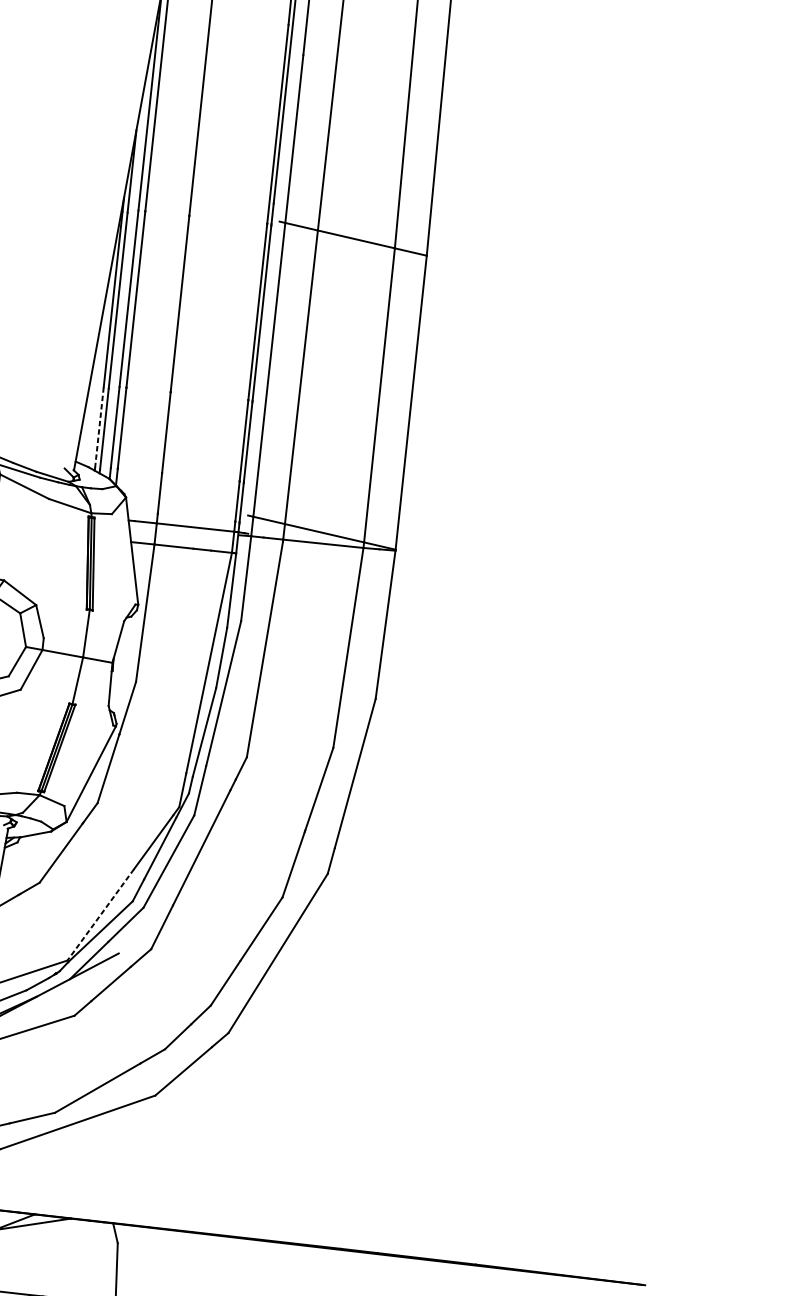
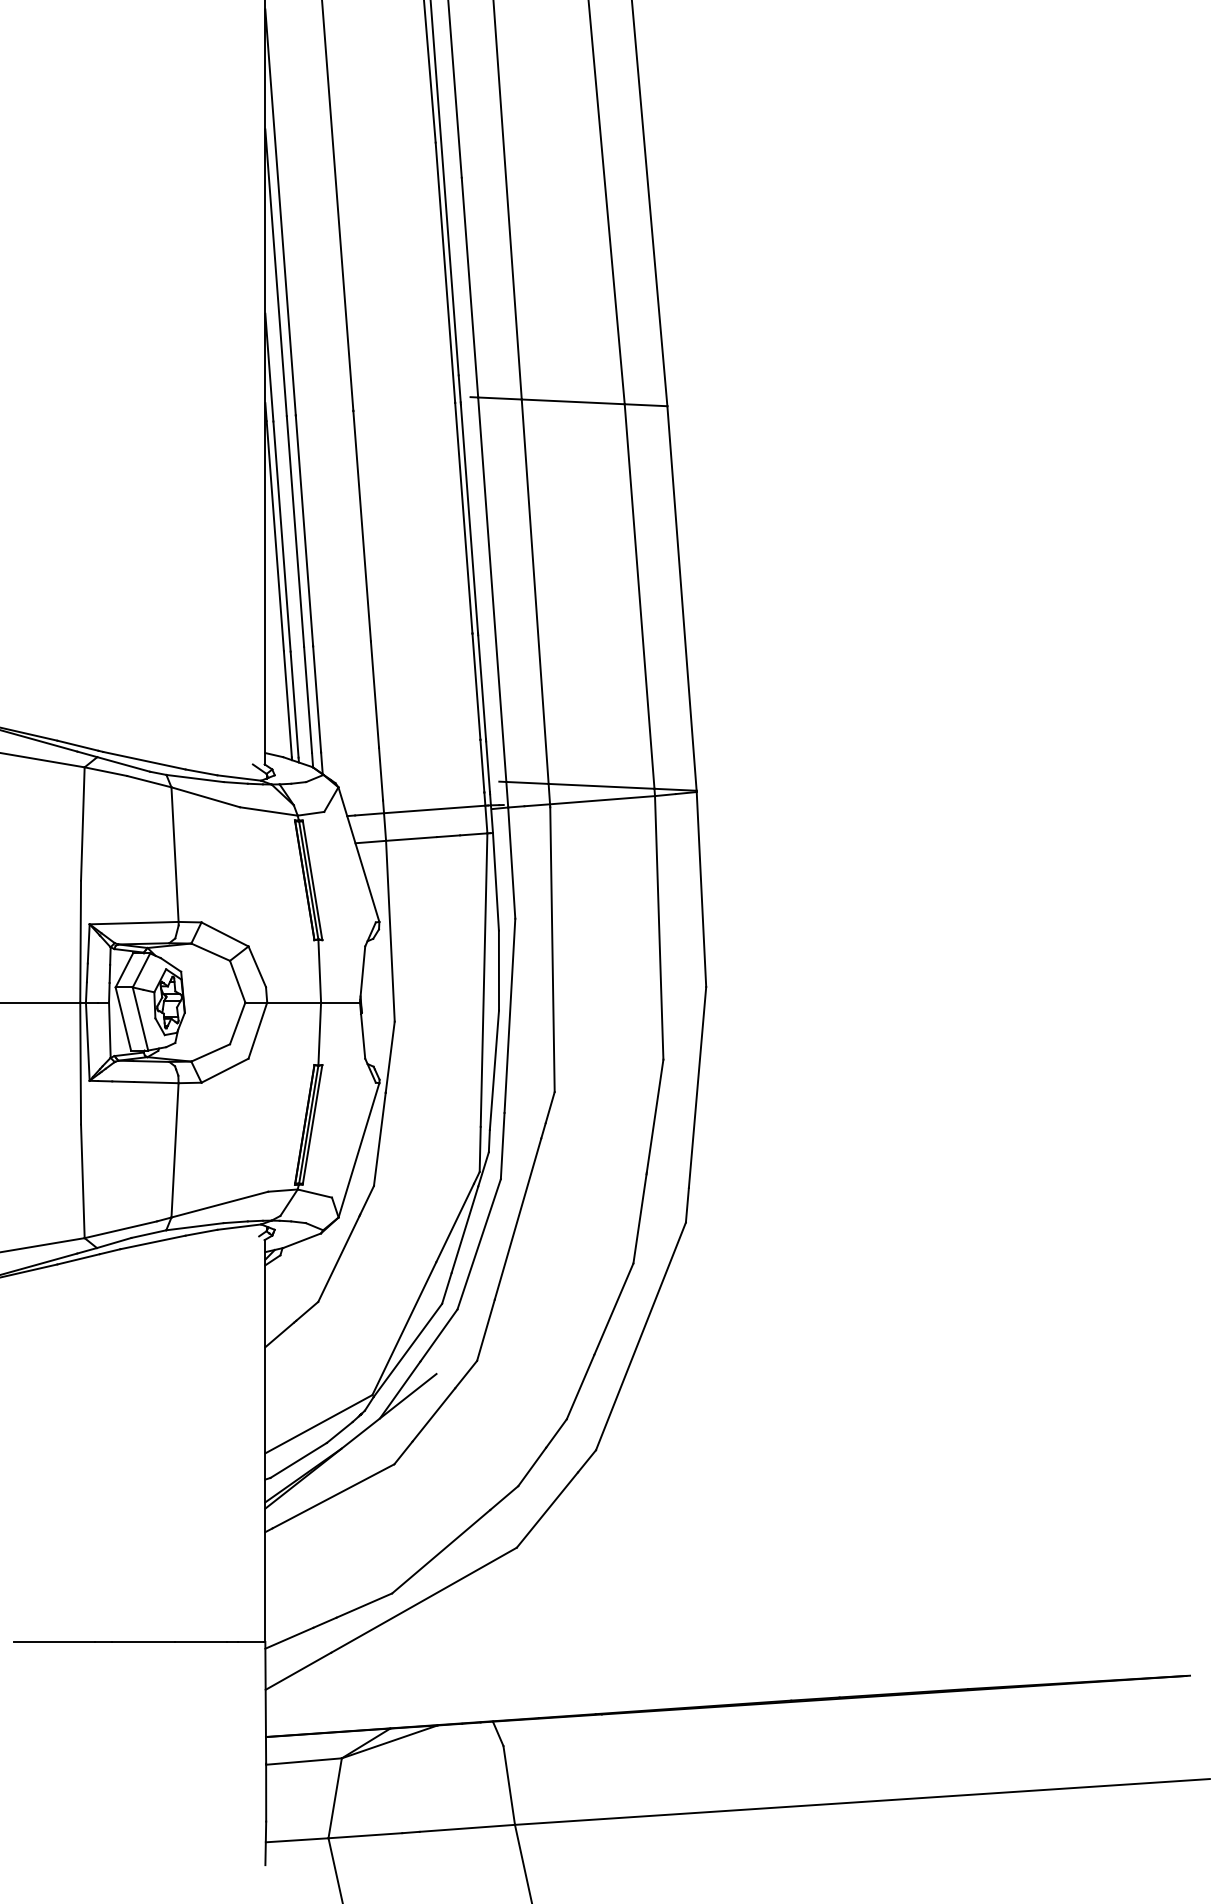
line: (99, 428) -> (287, 704), dashed -> solid
line: (100, 914) -> (404, 1328), dashed -> solid

